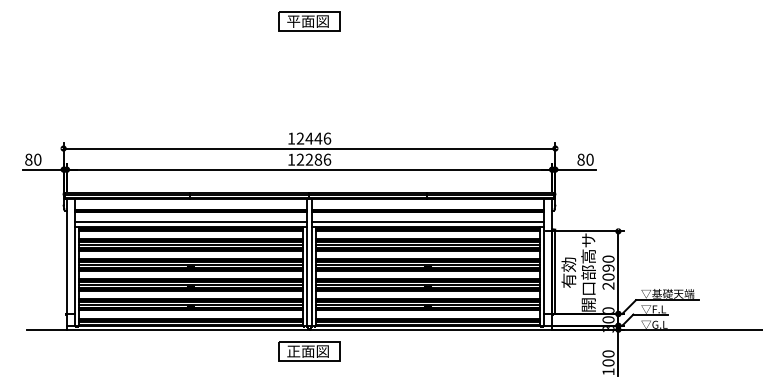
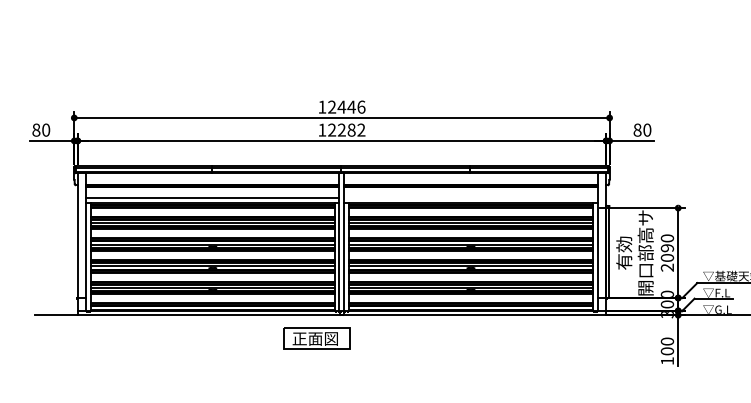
text: (327, 159) -> (361, 129), 12286 -> 12282
line: (427, 222) -> (470, 198), removed
part: (309, 351) -> (316, 338), moved

